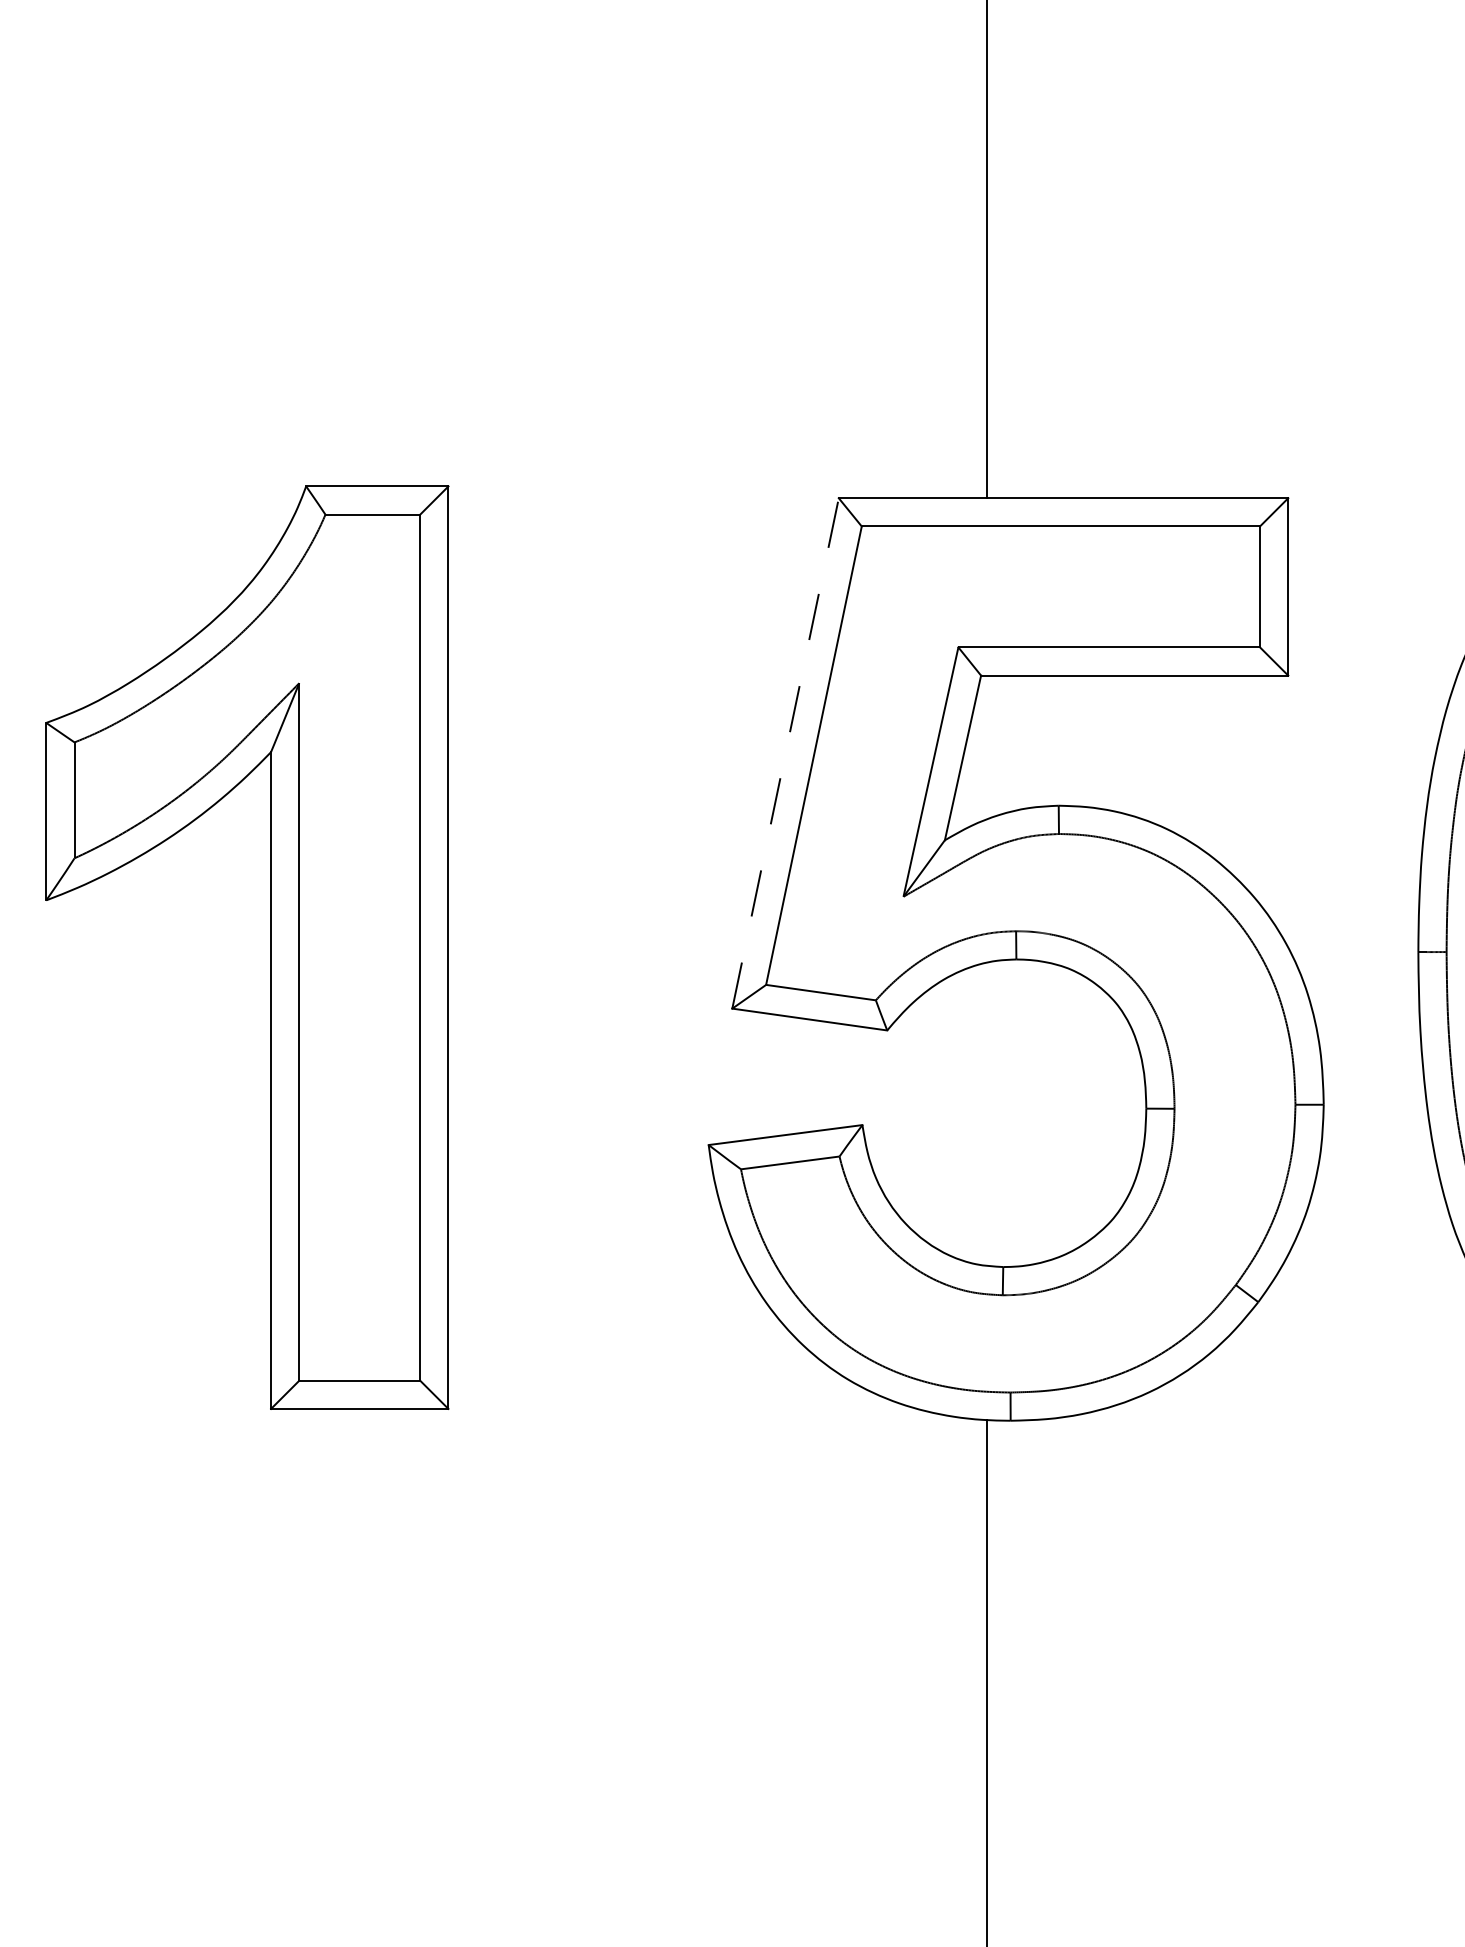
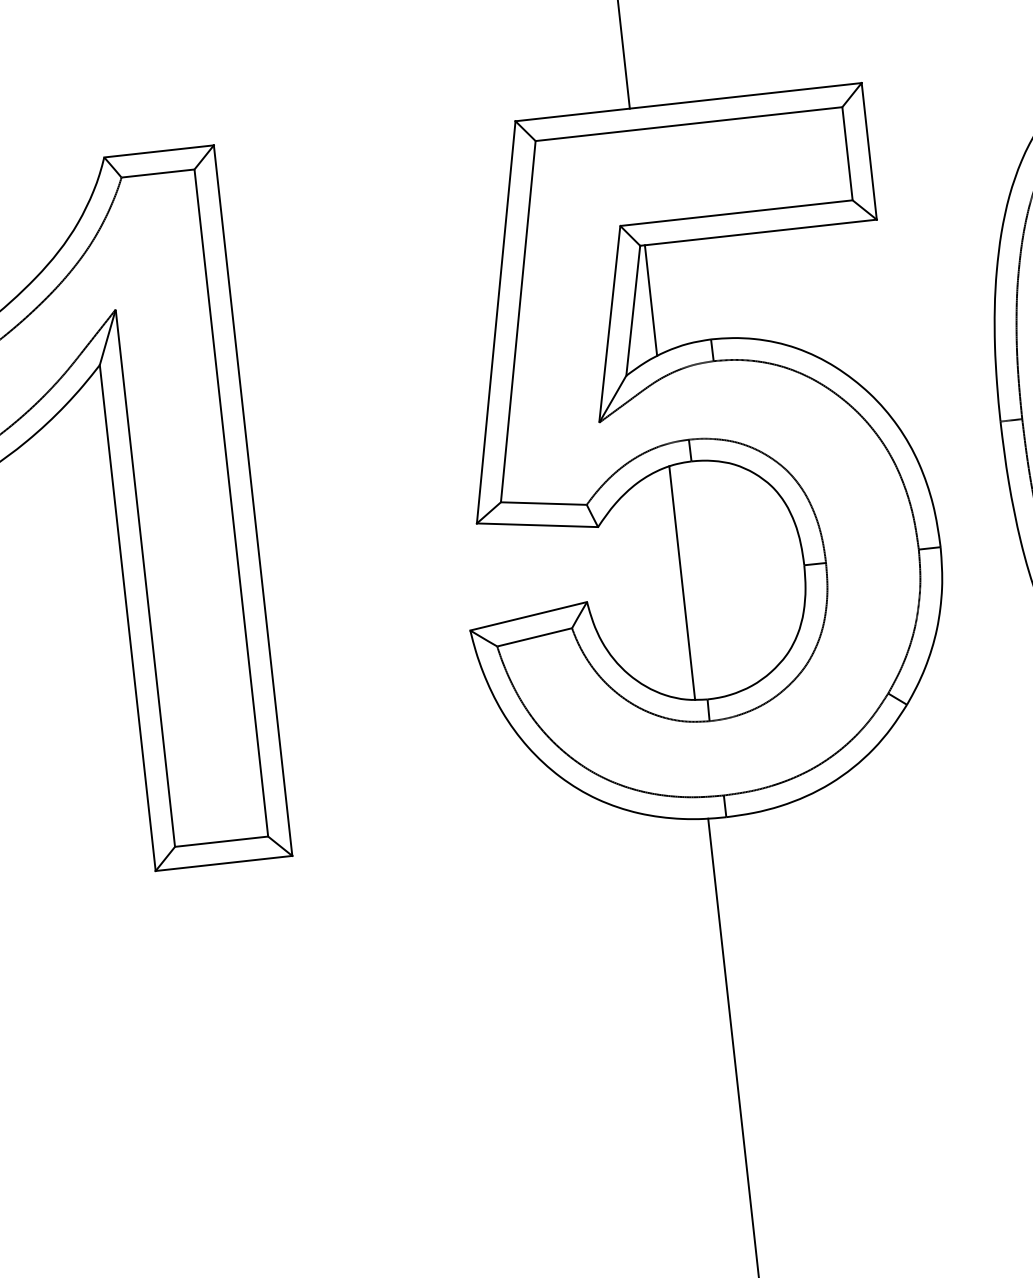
line: (987, 747) -> (651, 300), added
line: (785, 753) -> (496, 322), dashed -> solid
line: (987, 1113) -> (682, 582), added

